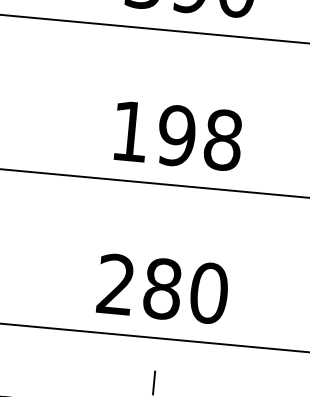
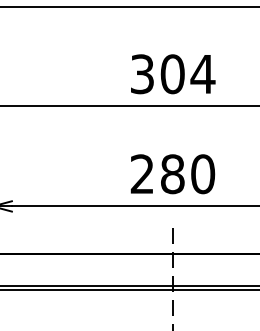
text: (177, 136) -> (173, 74), 198 -> 304

